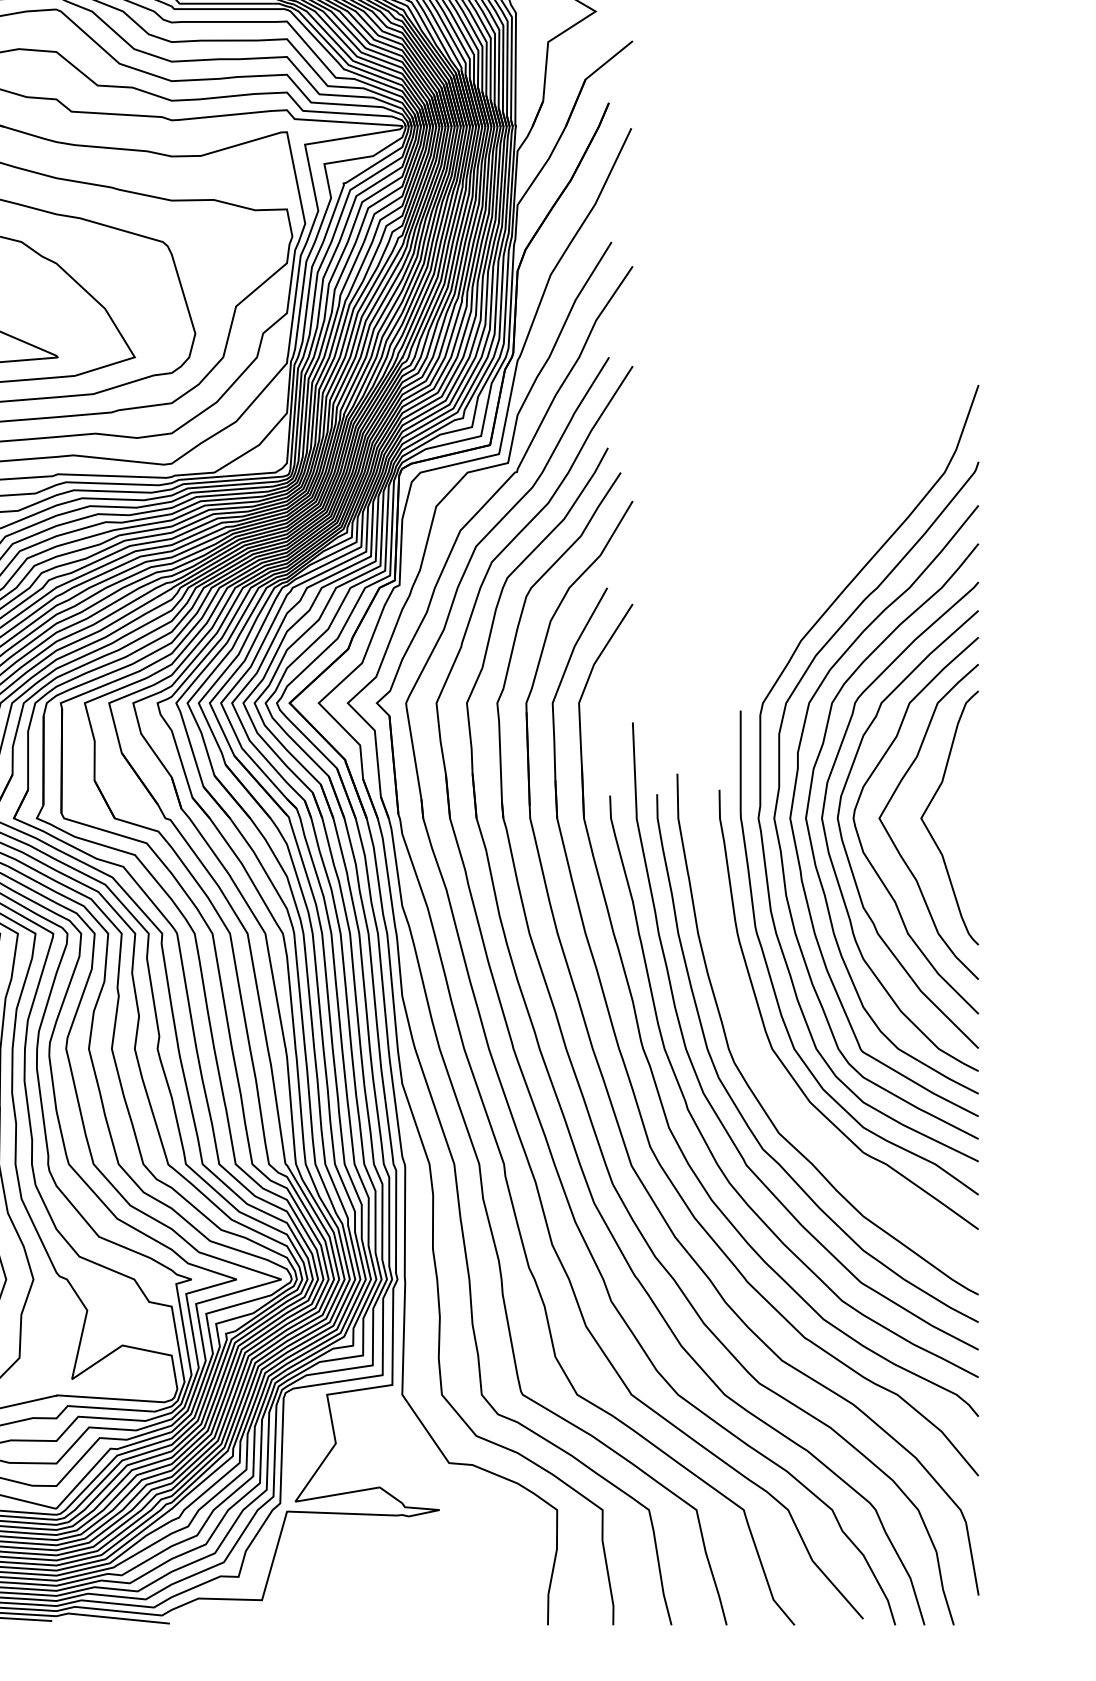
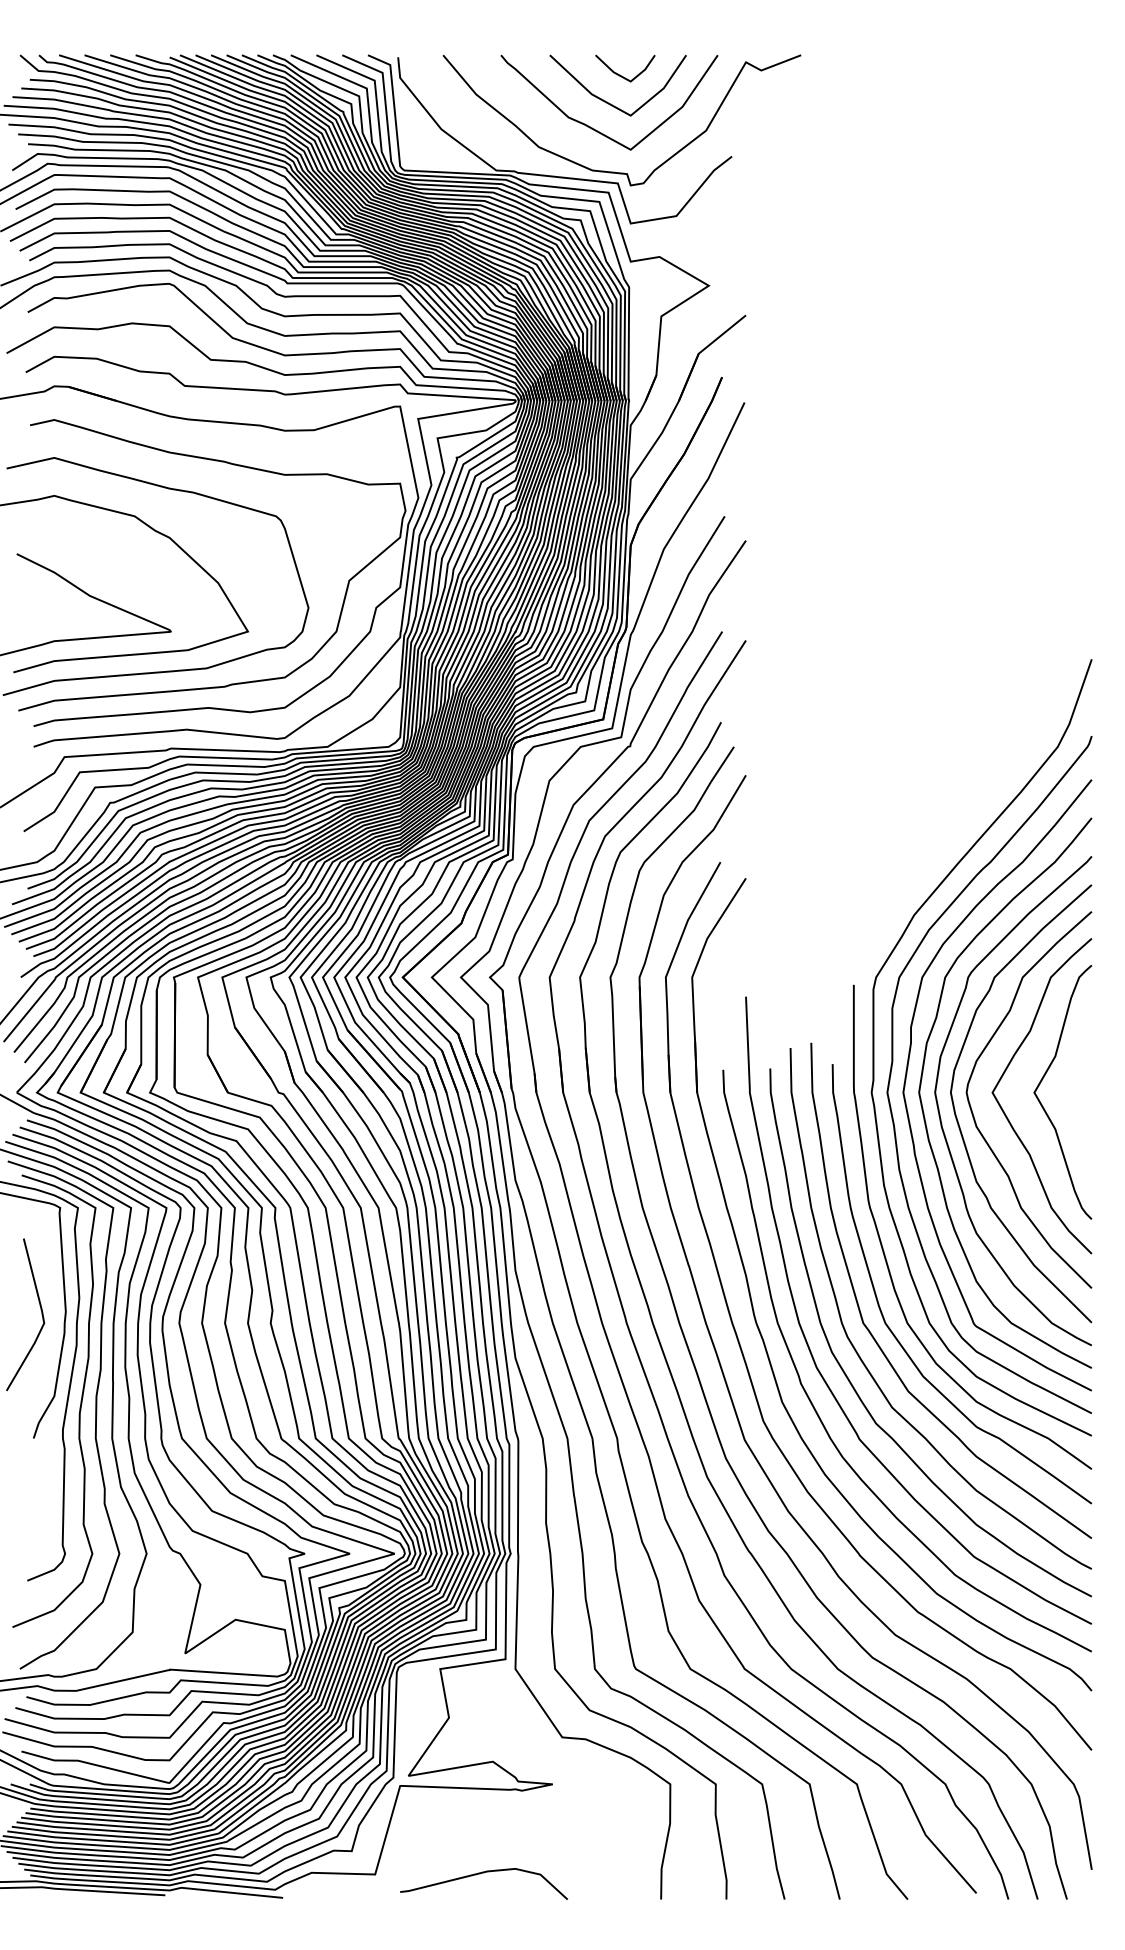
curve: (760, 1061) -> (873, 1335), added
curve: (367, 1600) -> (480, 1874), added

